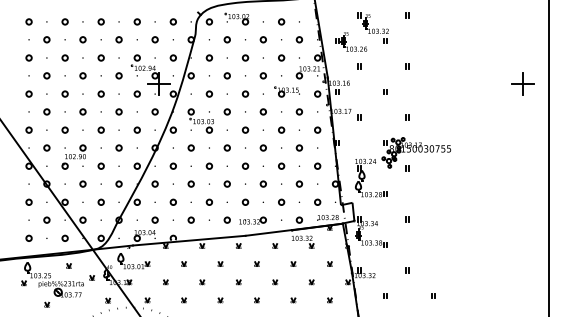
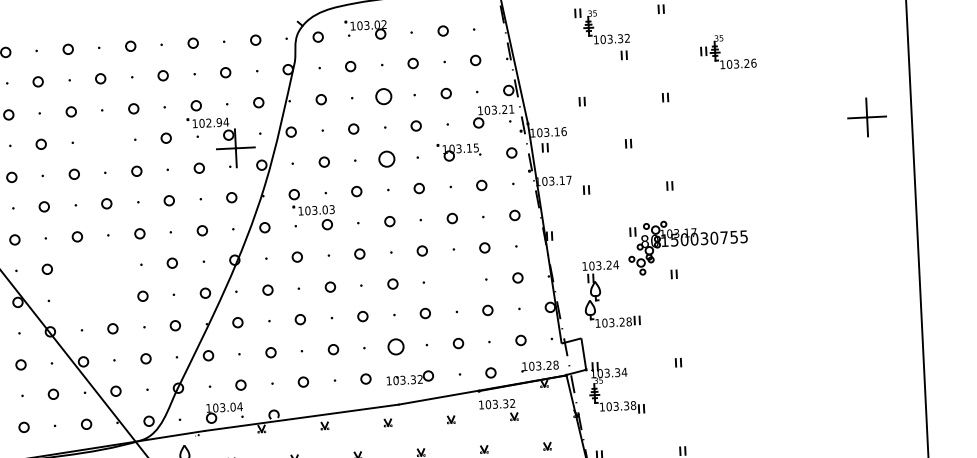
part: (351, 41) -> (728, 51), moved
circle: (245, 57) -> (383, 95), size x1.6
circle: (82, 75) -> (102, 140), removed
circle: (245, 93) -> (386, 158), size x1.6
part: (73, 156) -> (94, 281), removed
circle: (281, 165) -> (455, 279), removed
circle: (245, 201) -> (395, 345), size x1.6

